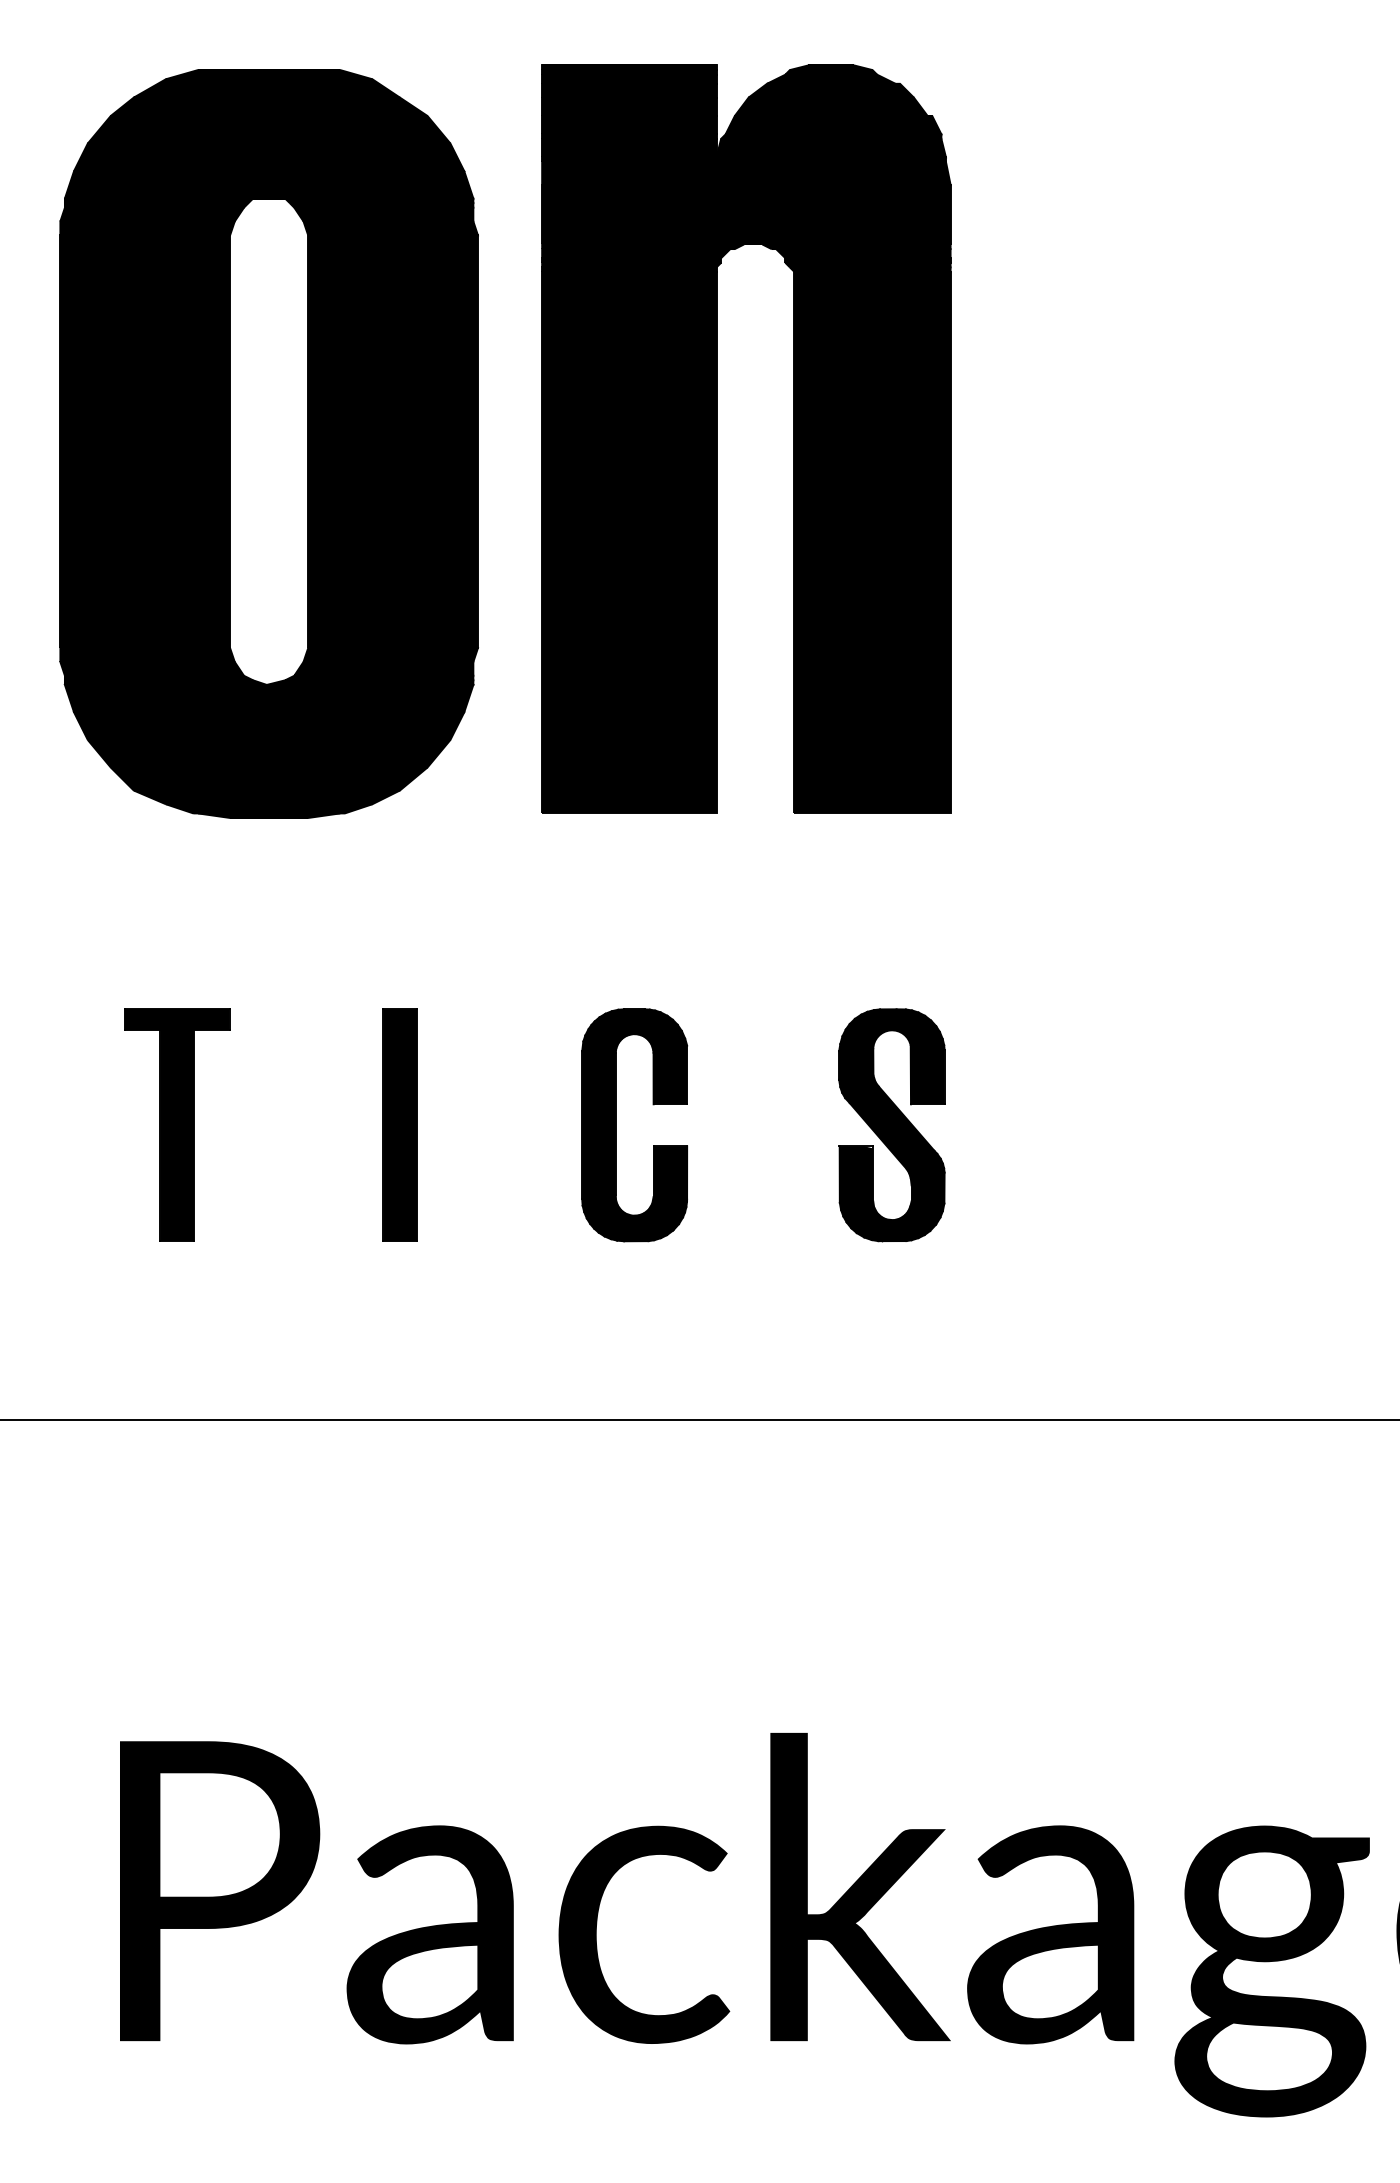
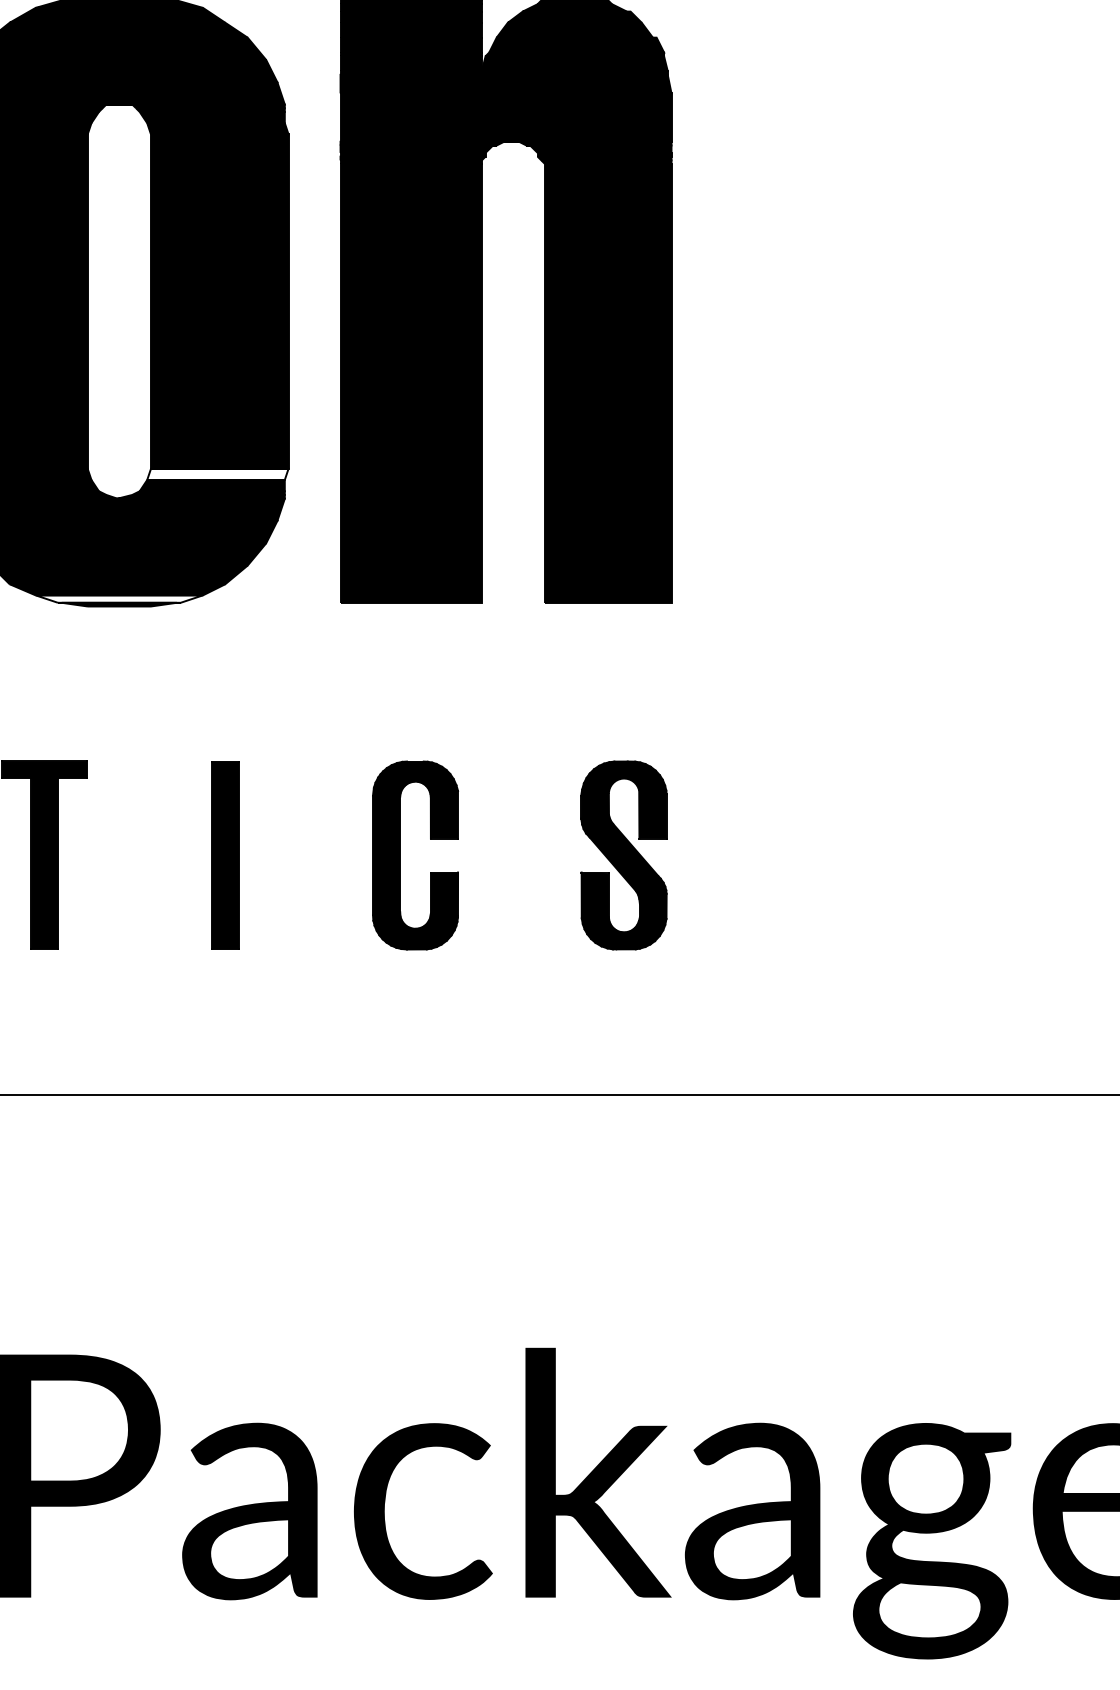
fill: (390, 654) -> (217, 474), removed
fill: (268, 808) -> (118, 598), removed

